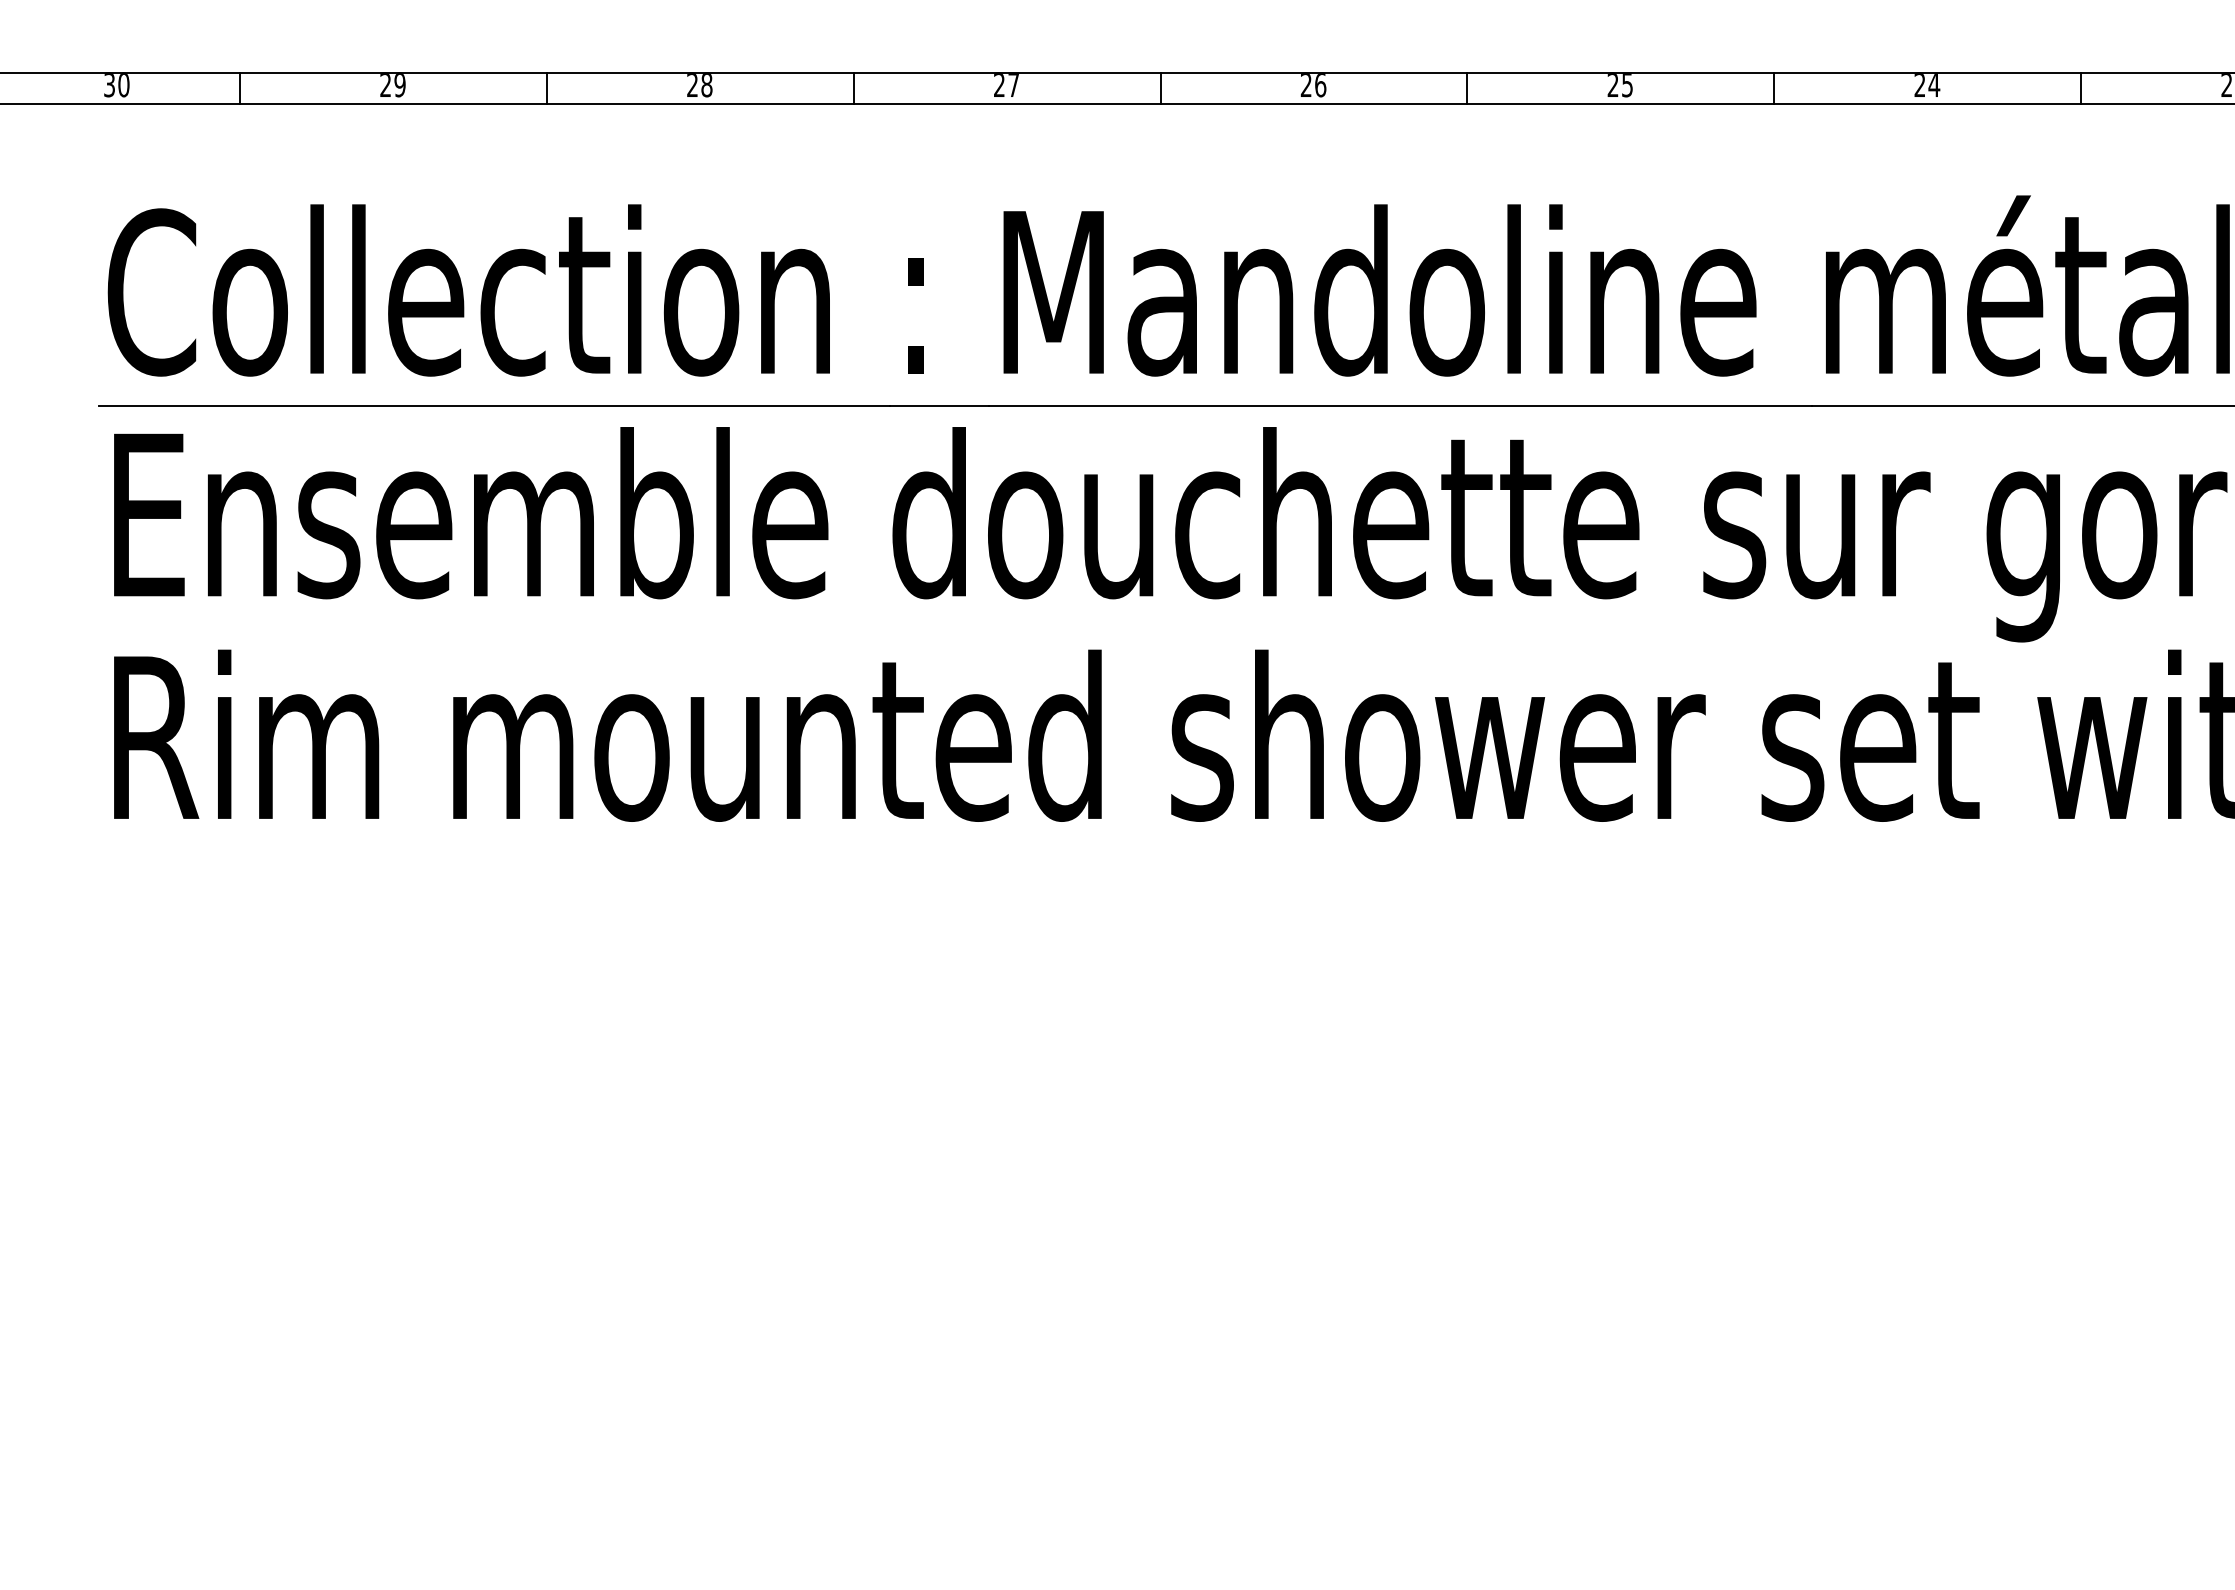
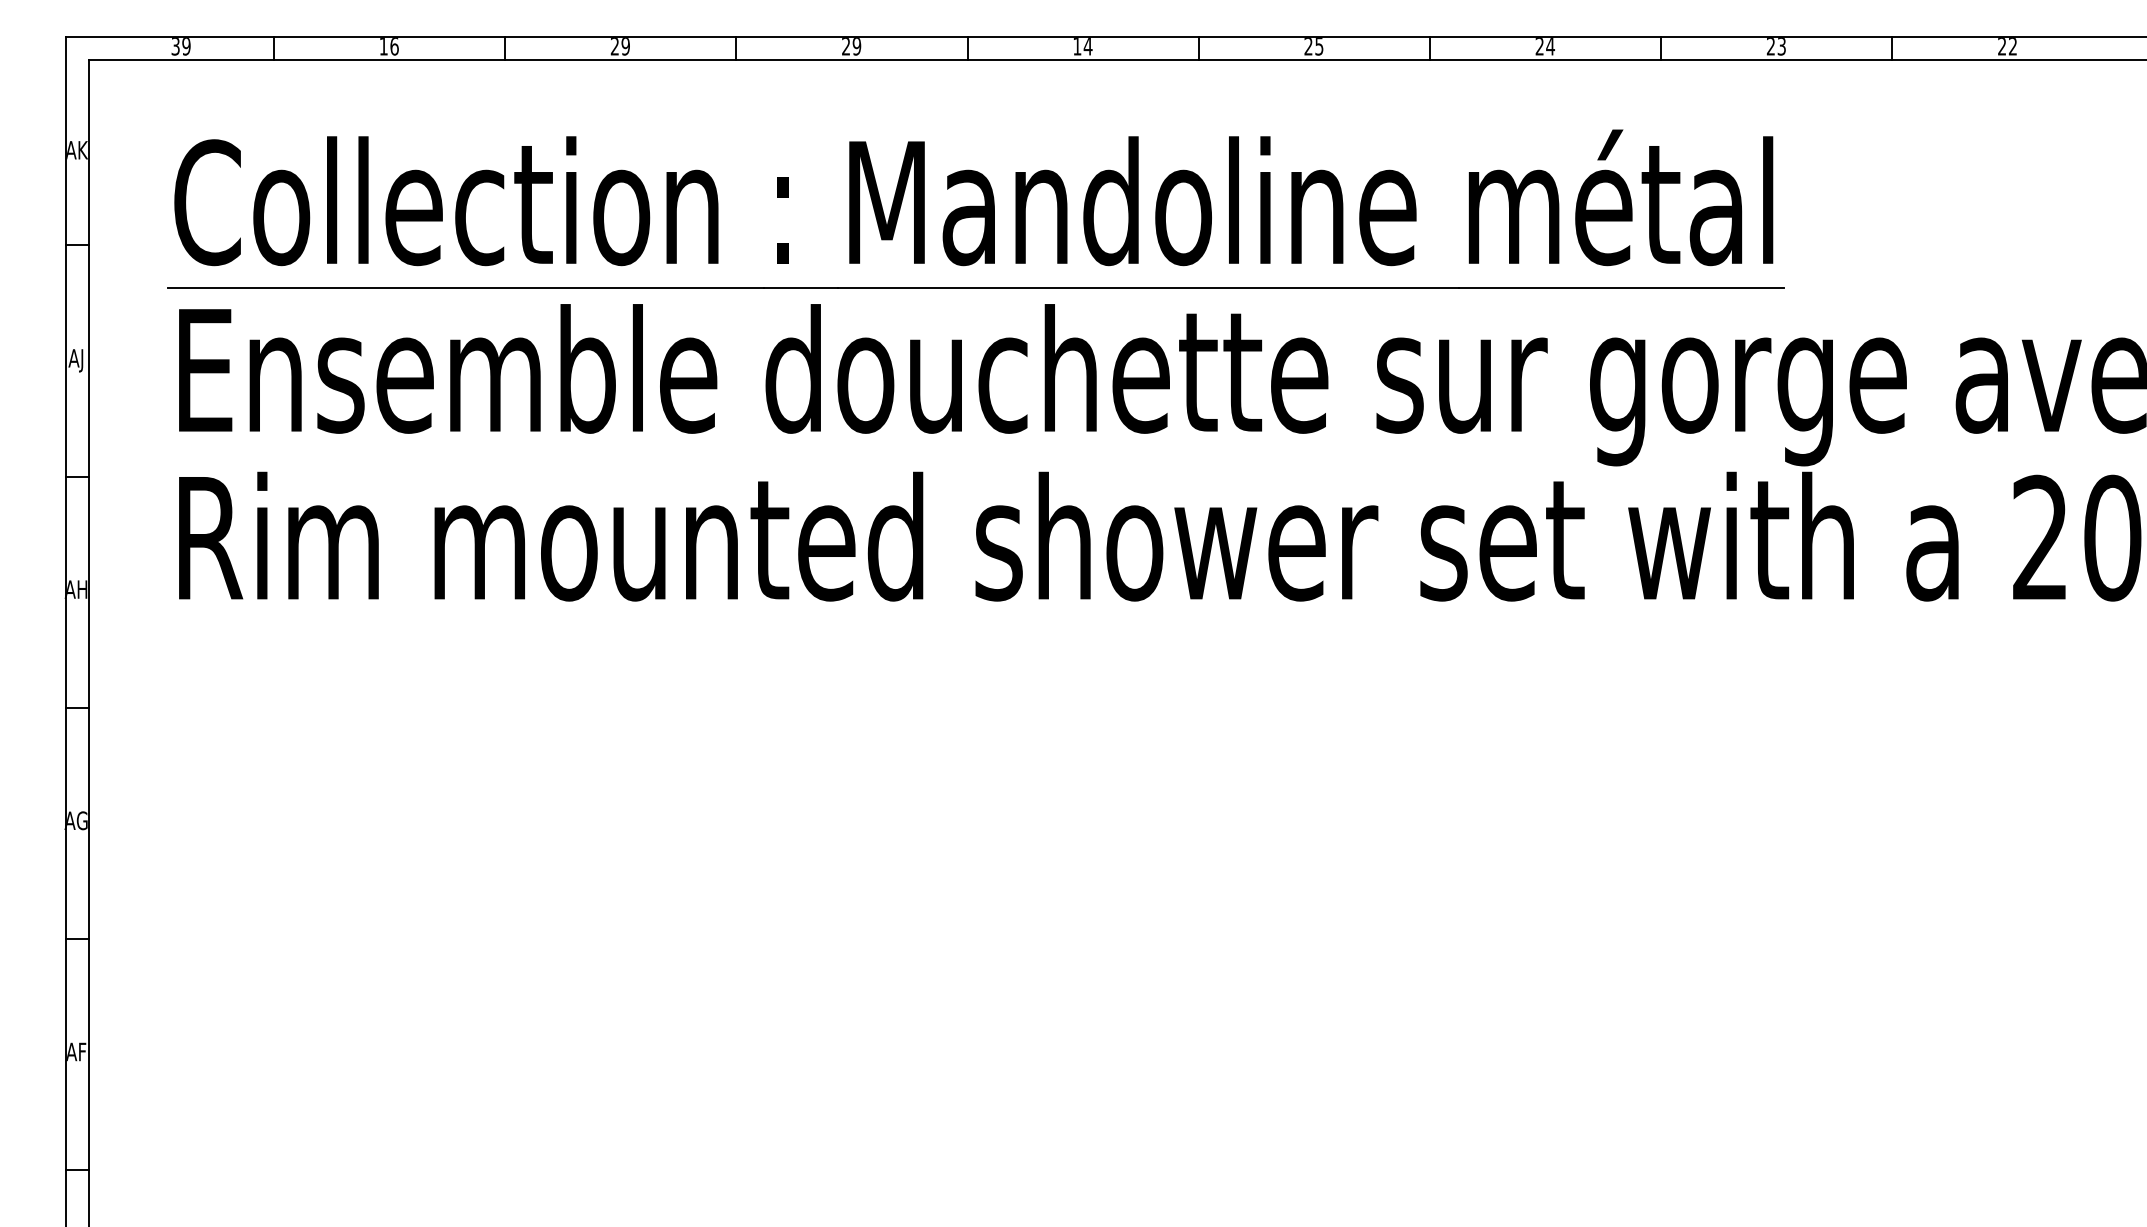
text: (123, 85) -> (186, 46), 30 -> 39
text: (392, 85) -> (388, 46), 29 -> 16
text: (706, 85) -> (625, 46), 28 -> 29
text: (1013, 85) -> (856, 46), 27 -> 29
text: (1313, 85) -> (1082, 46), 26 -> 14

